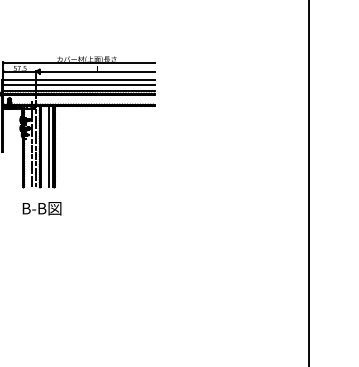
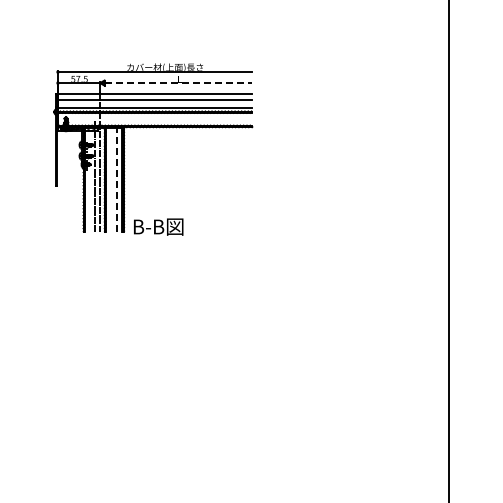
line: (98, 71) -> (179, 83), solid -> dashed
line: (48, 146) -> (116, 179), solid -> dashed
text: (41, 208) -> (158, 226), moved

